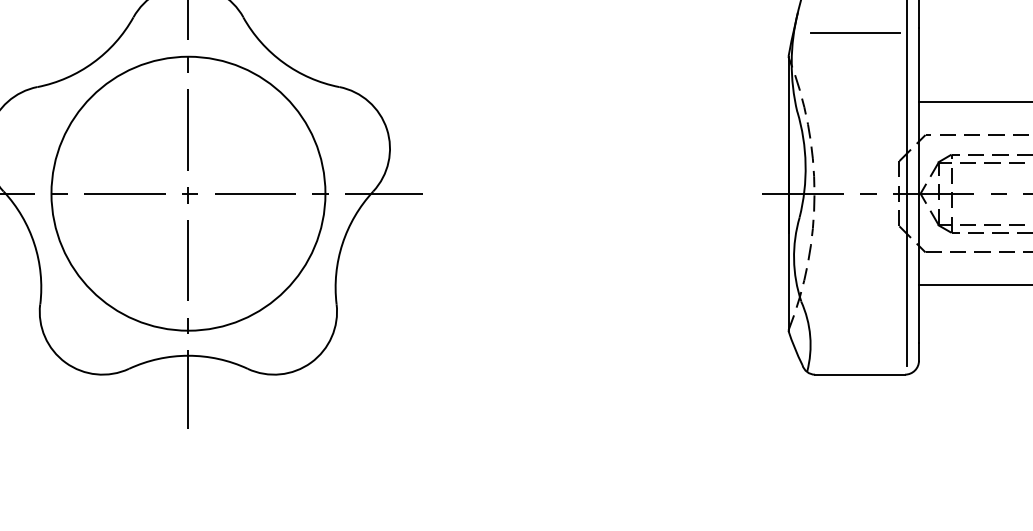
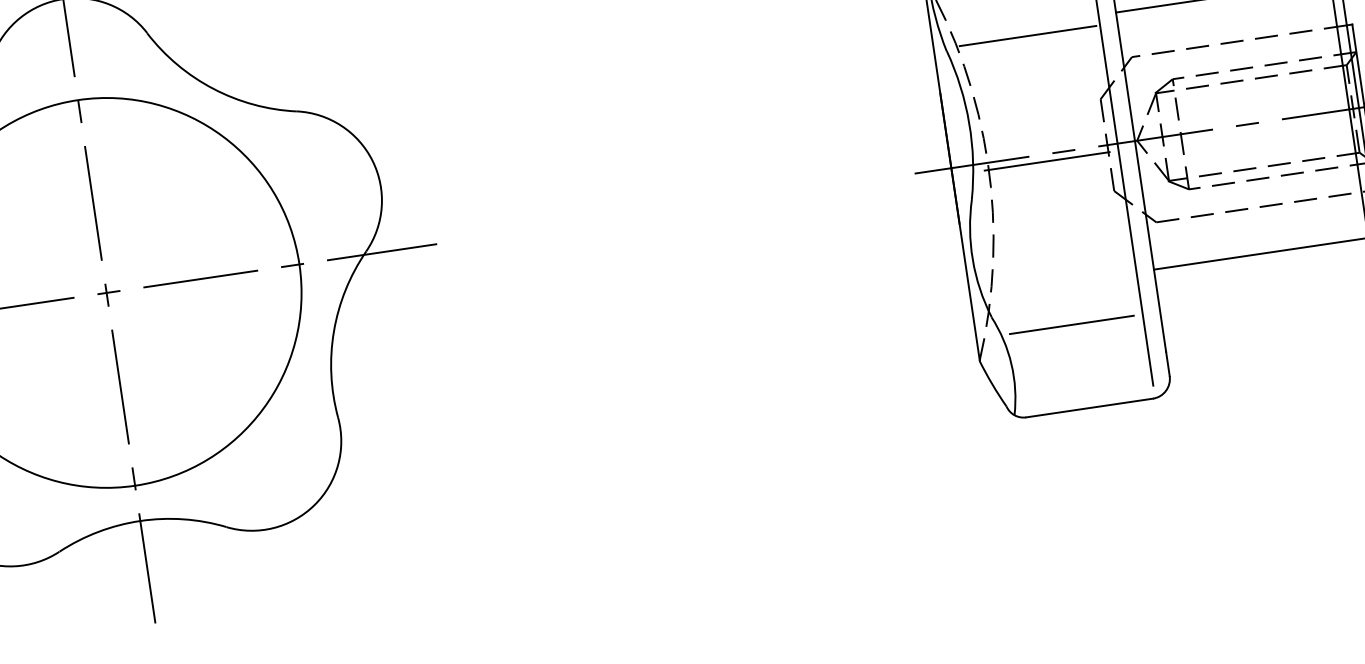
line: (854, 109) -> (1026, 35), added
line: (855, 198) -> (1046, 160), added
line: (856, 315) -> (1072, 325), added

